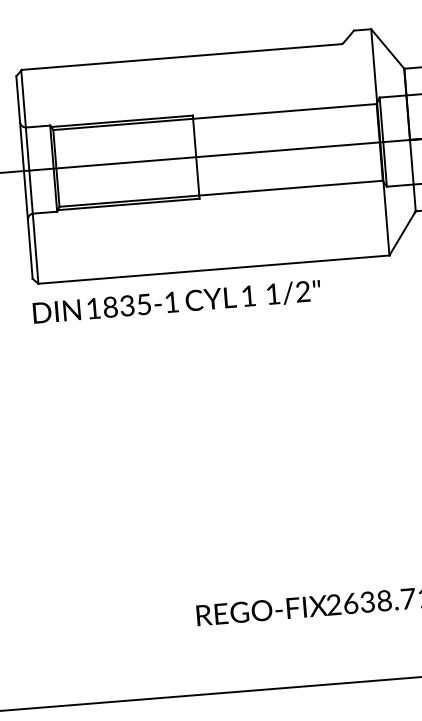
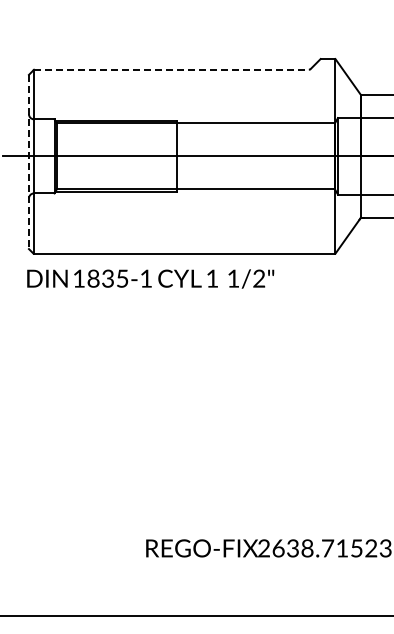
line: (181, 56) -> (171, 69), solid -> dashed
line: (24, 178) -> (28, 162), solid -> dashed

